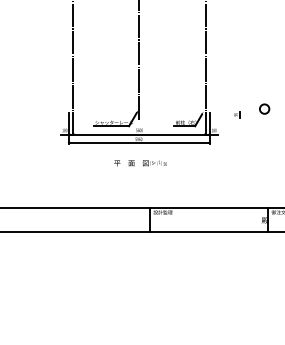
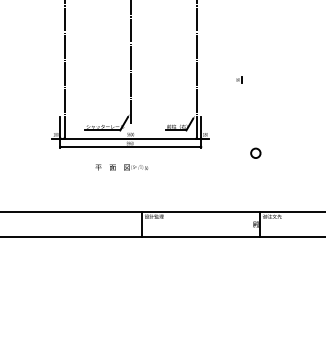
circle: (264, 108) -> (255, 152), moved
part: (237, 114) -> (239, 79), moved
text: (140, 163) -> (121, 167), moved

